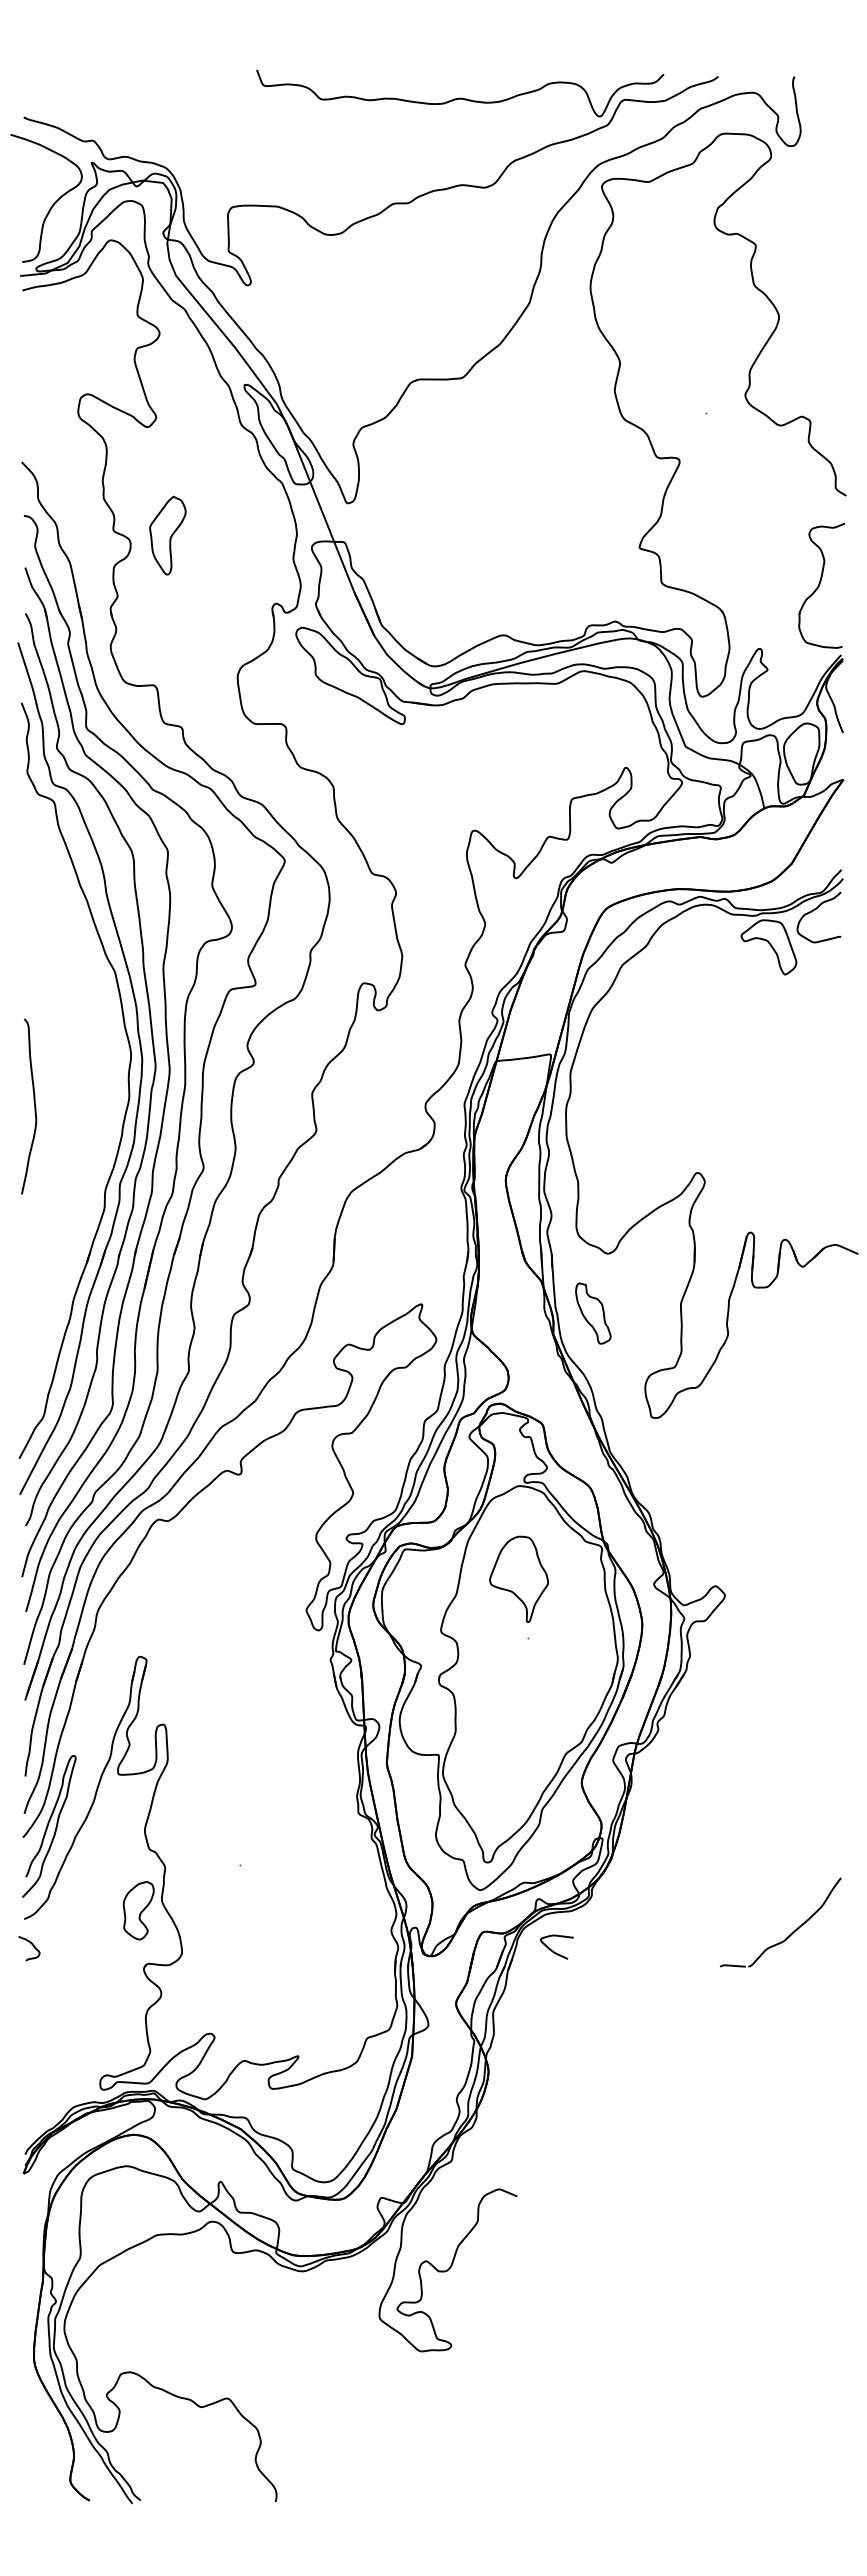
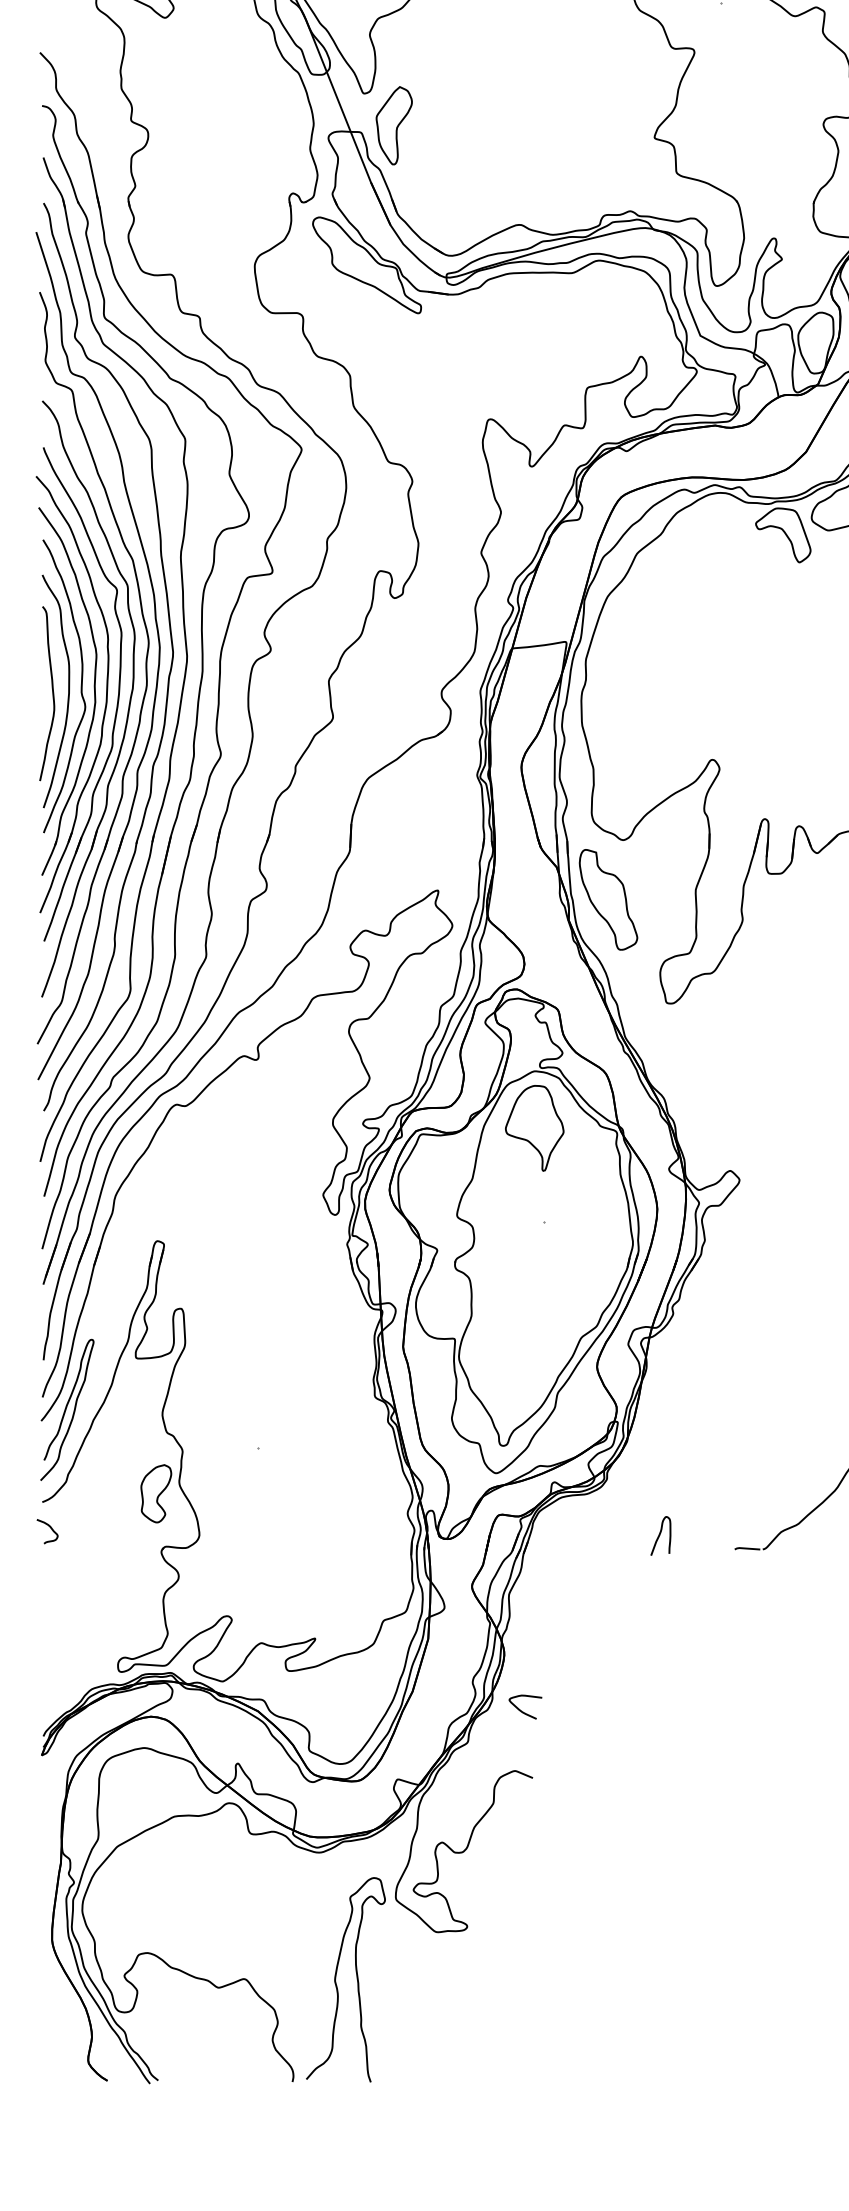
part: (167, 535) -> (393, 125), moved
part: (67, 1111) -> (85, 698), added
part: (593, 1313) -> (608, 899), size x1.67
part: (518, 1578) -> (534, 1127), moved
curve: (553, 1950) -> (522, 1710), moved
curve: (645, 1952) -> (660, 1535), added
curve: (320, 2403) -> (337, 1984), added

